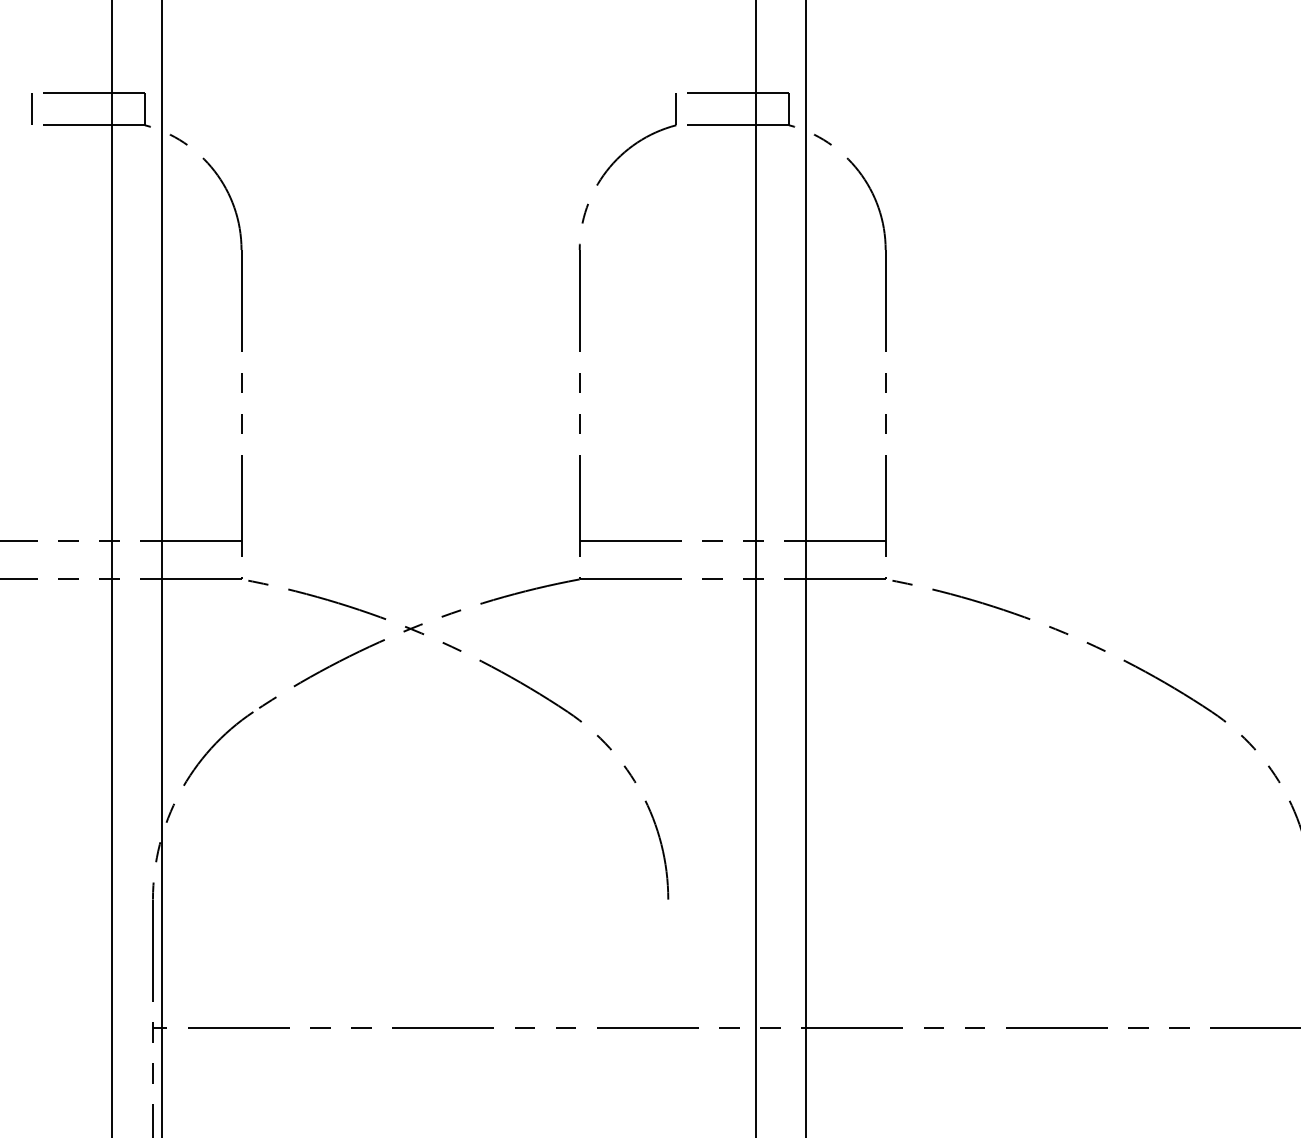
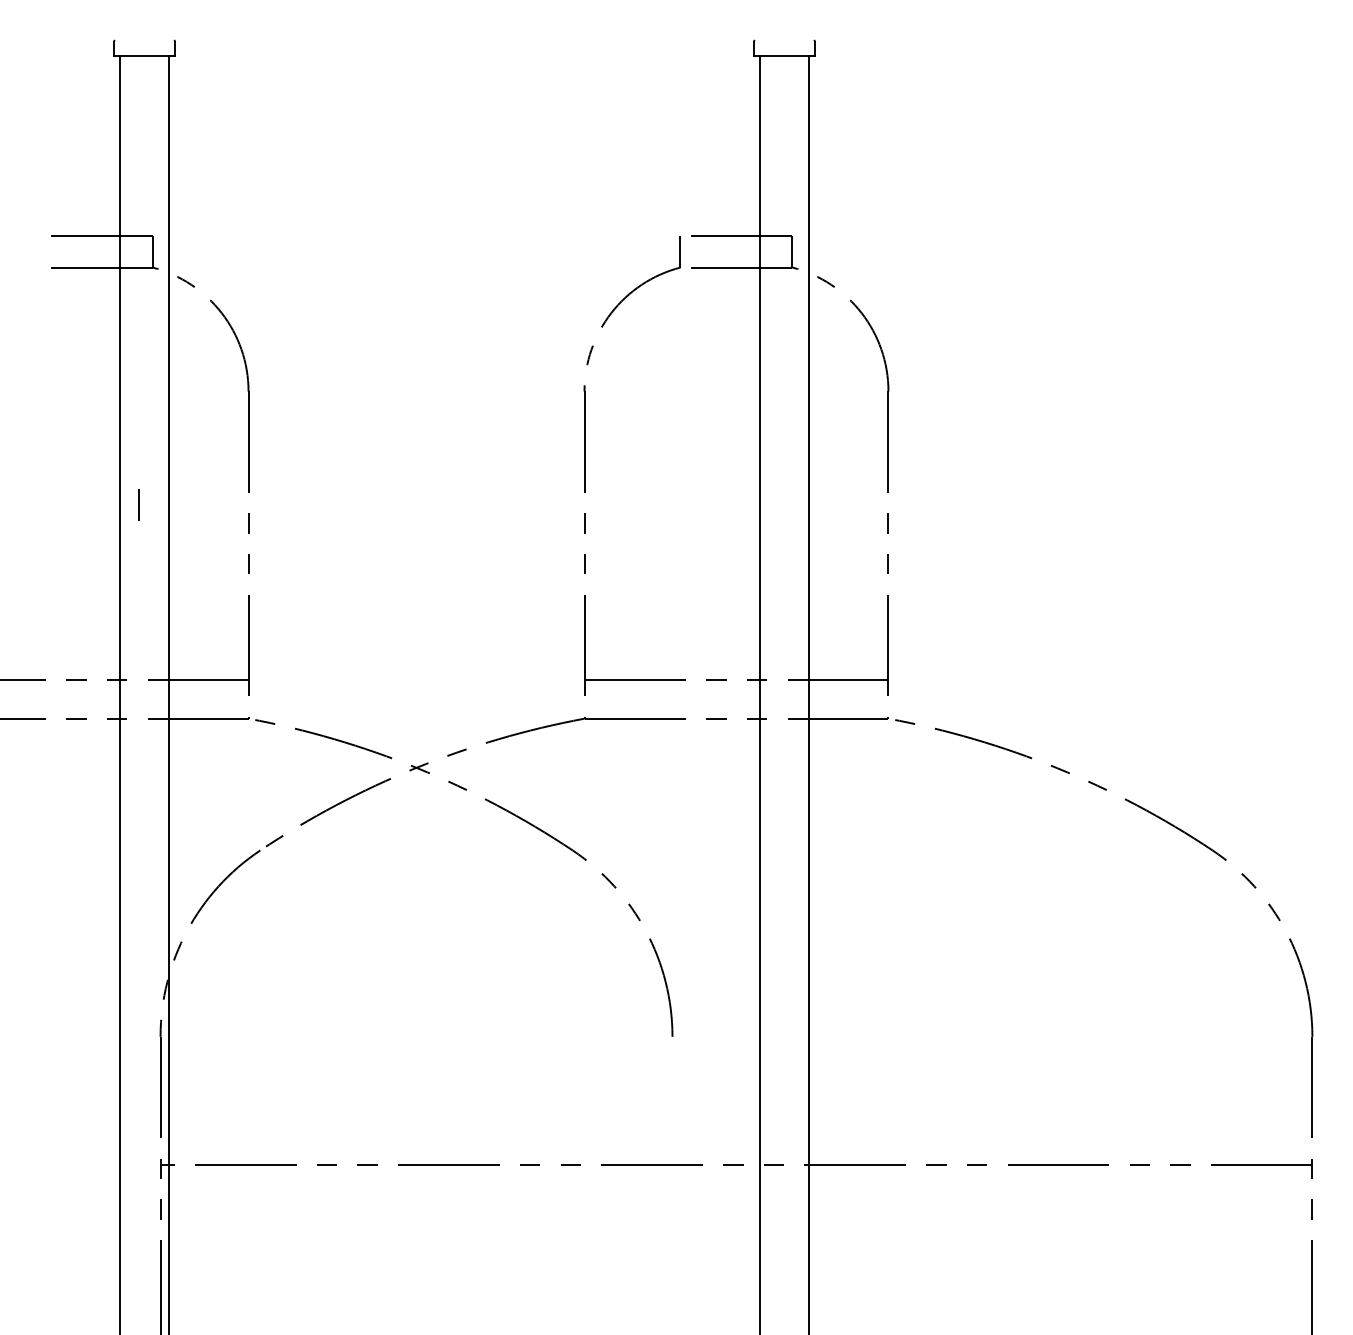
line: (32, 109) -> (138, 504), moved

